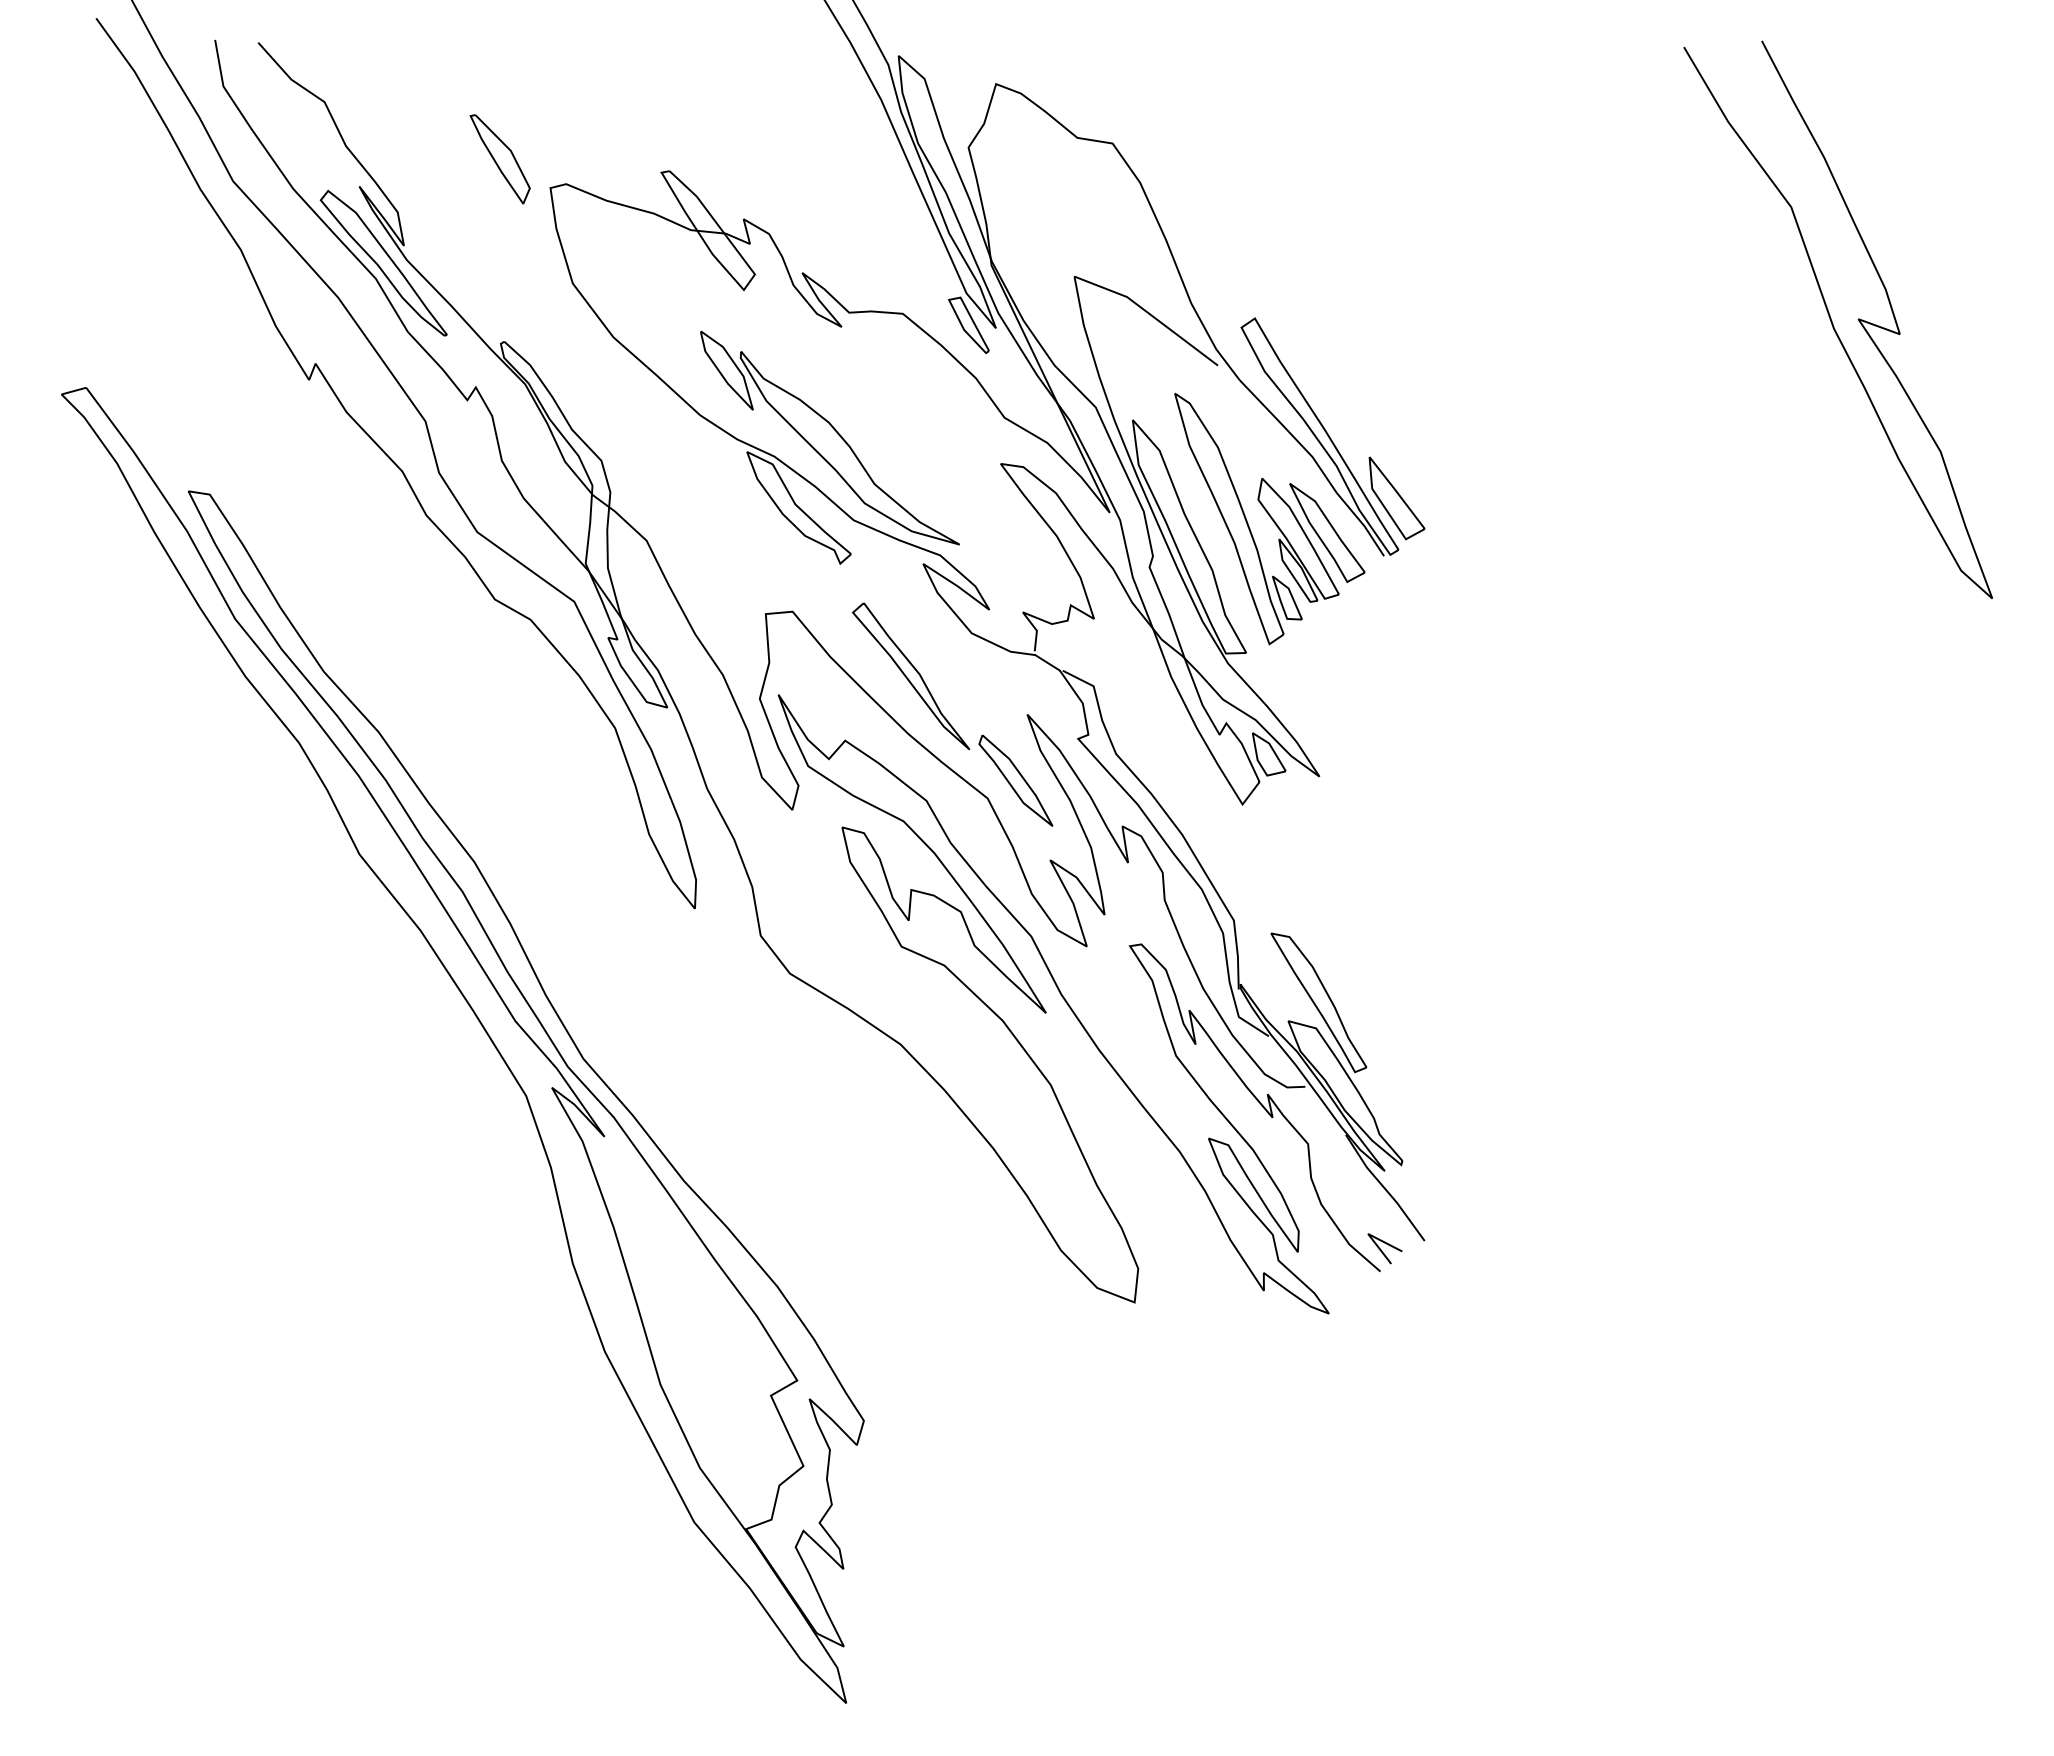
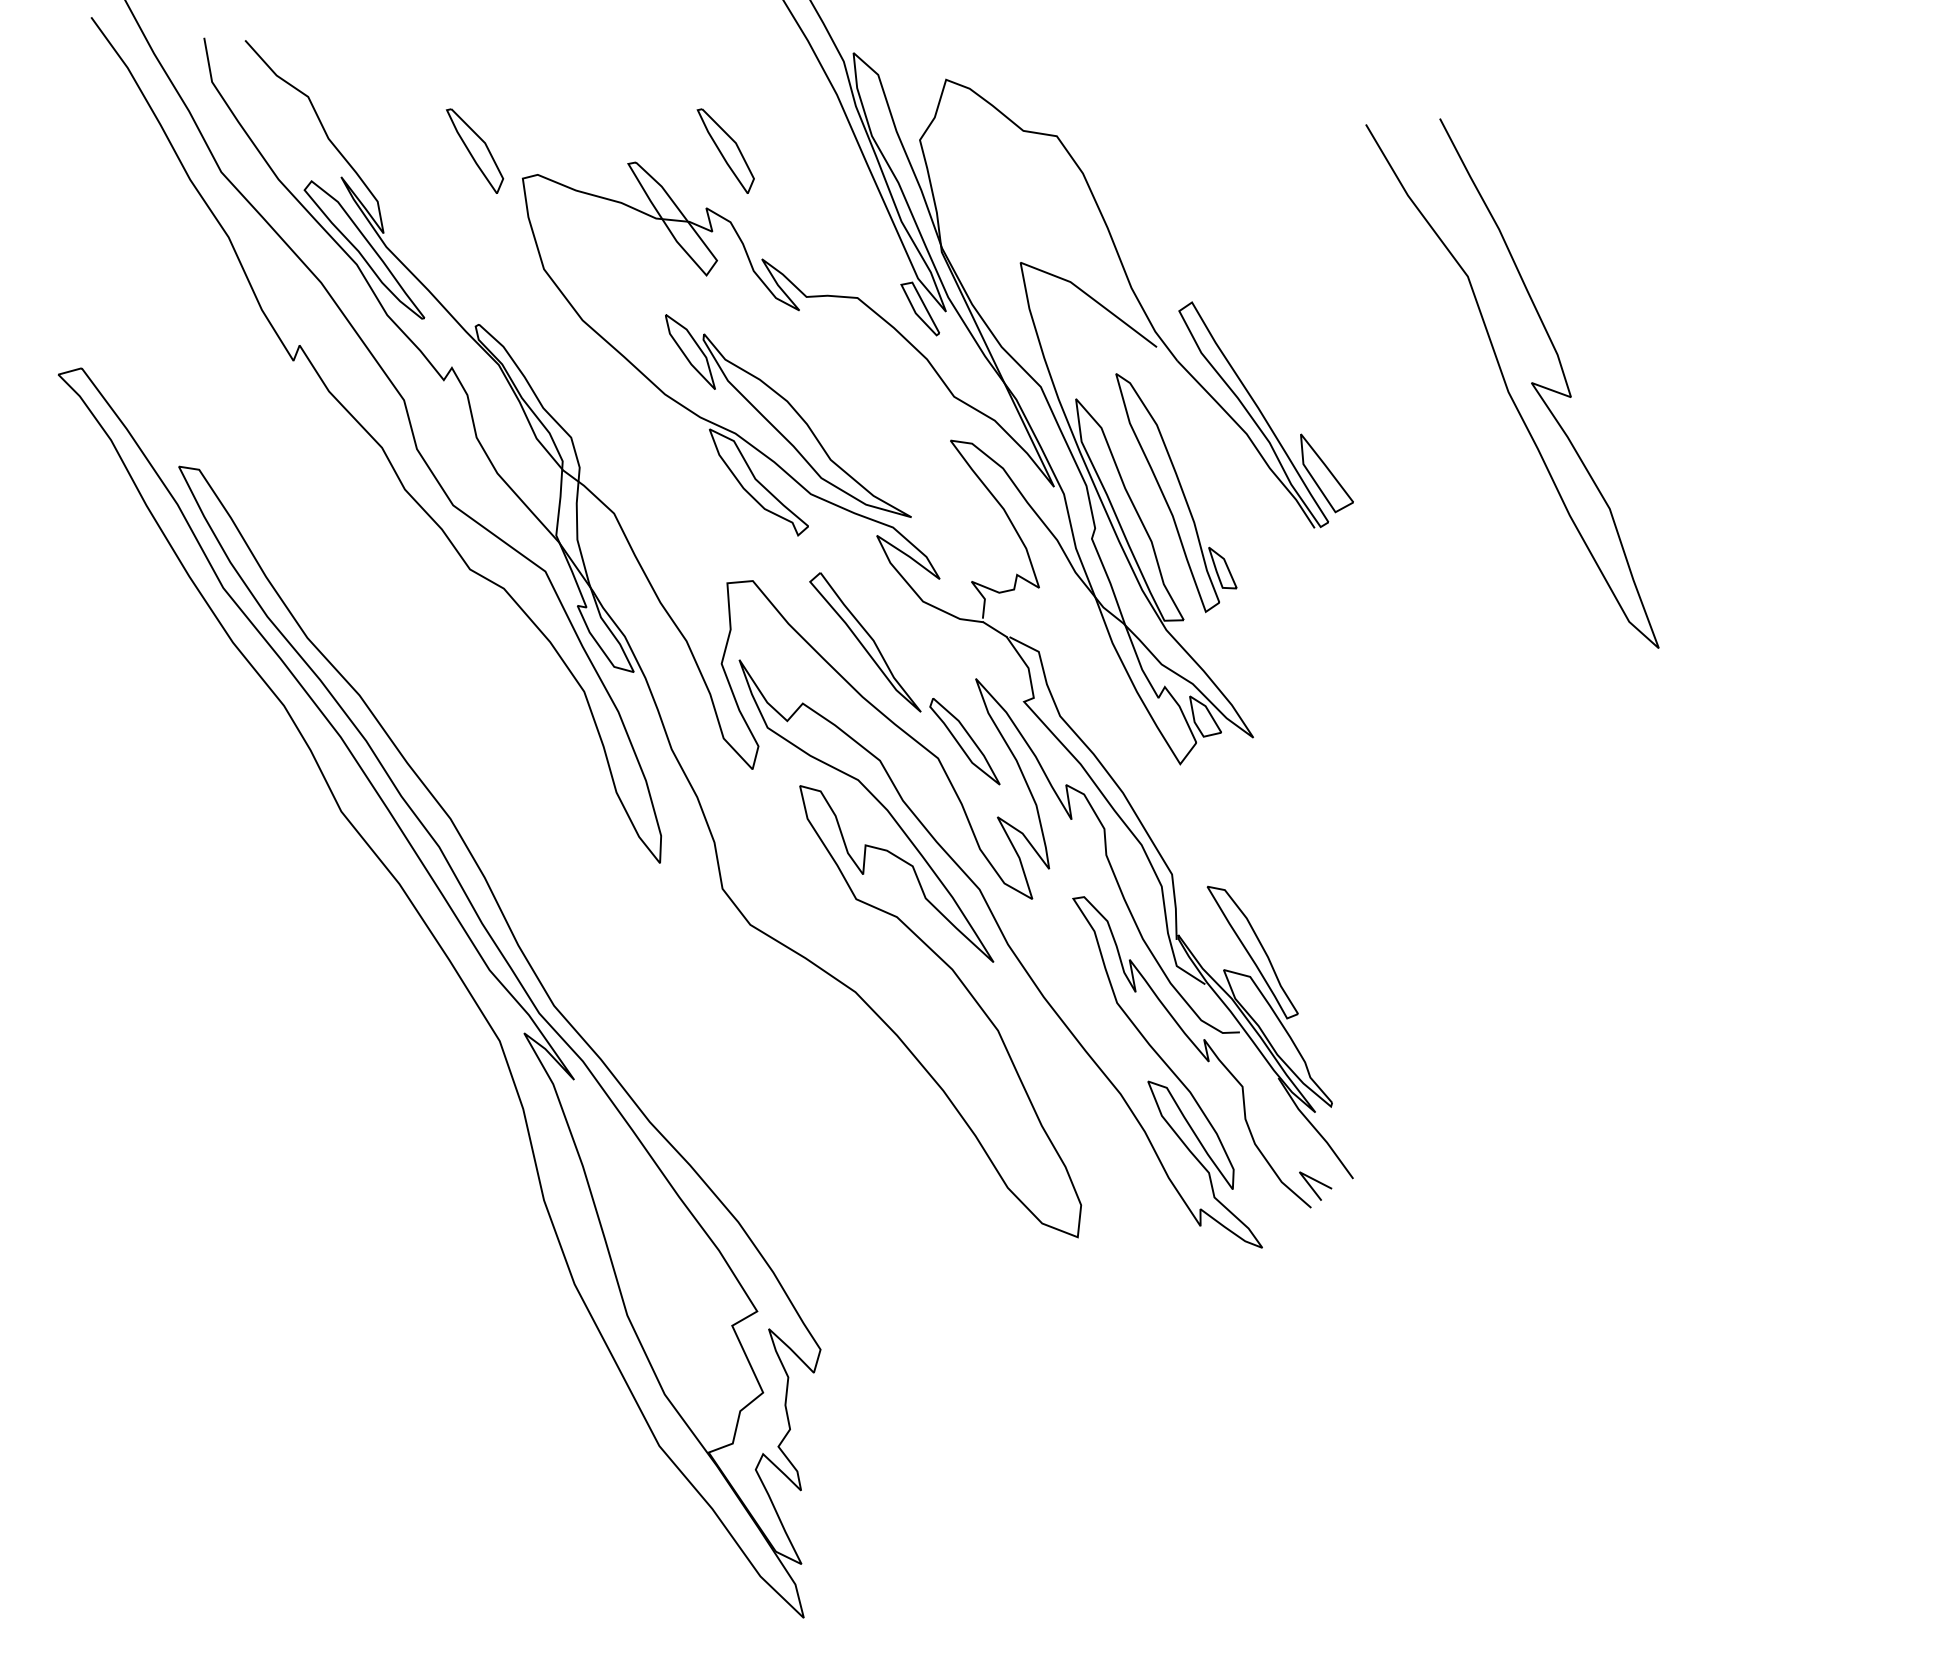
part: (763, 159) -> (725, 151), added
curve: (1832, 320) -> (1507, 384), moved
part: (1311, 540) -> (1245, 513), removed

